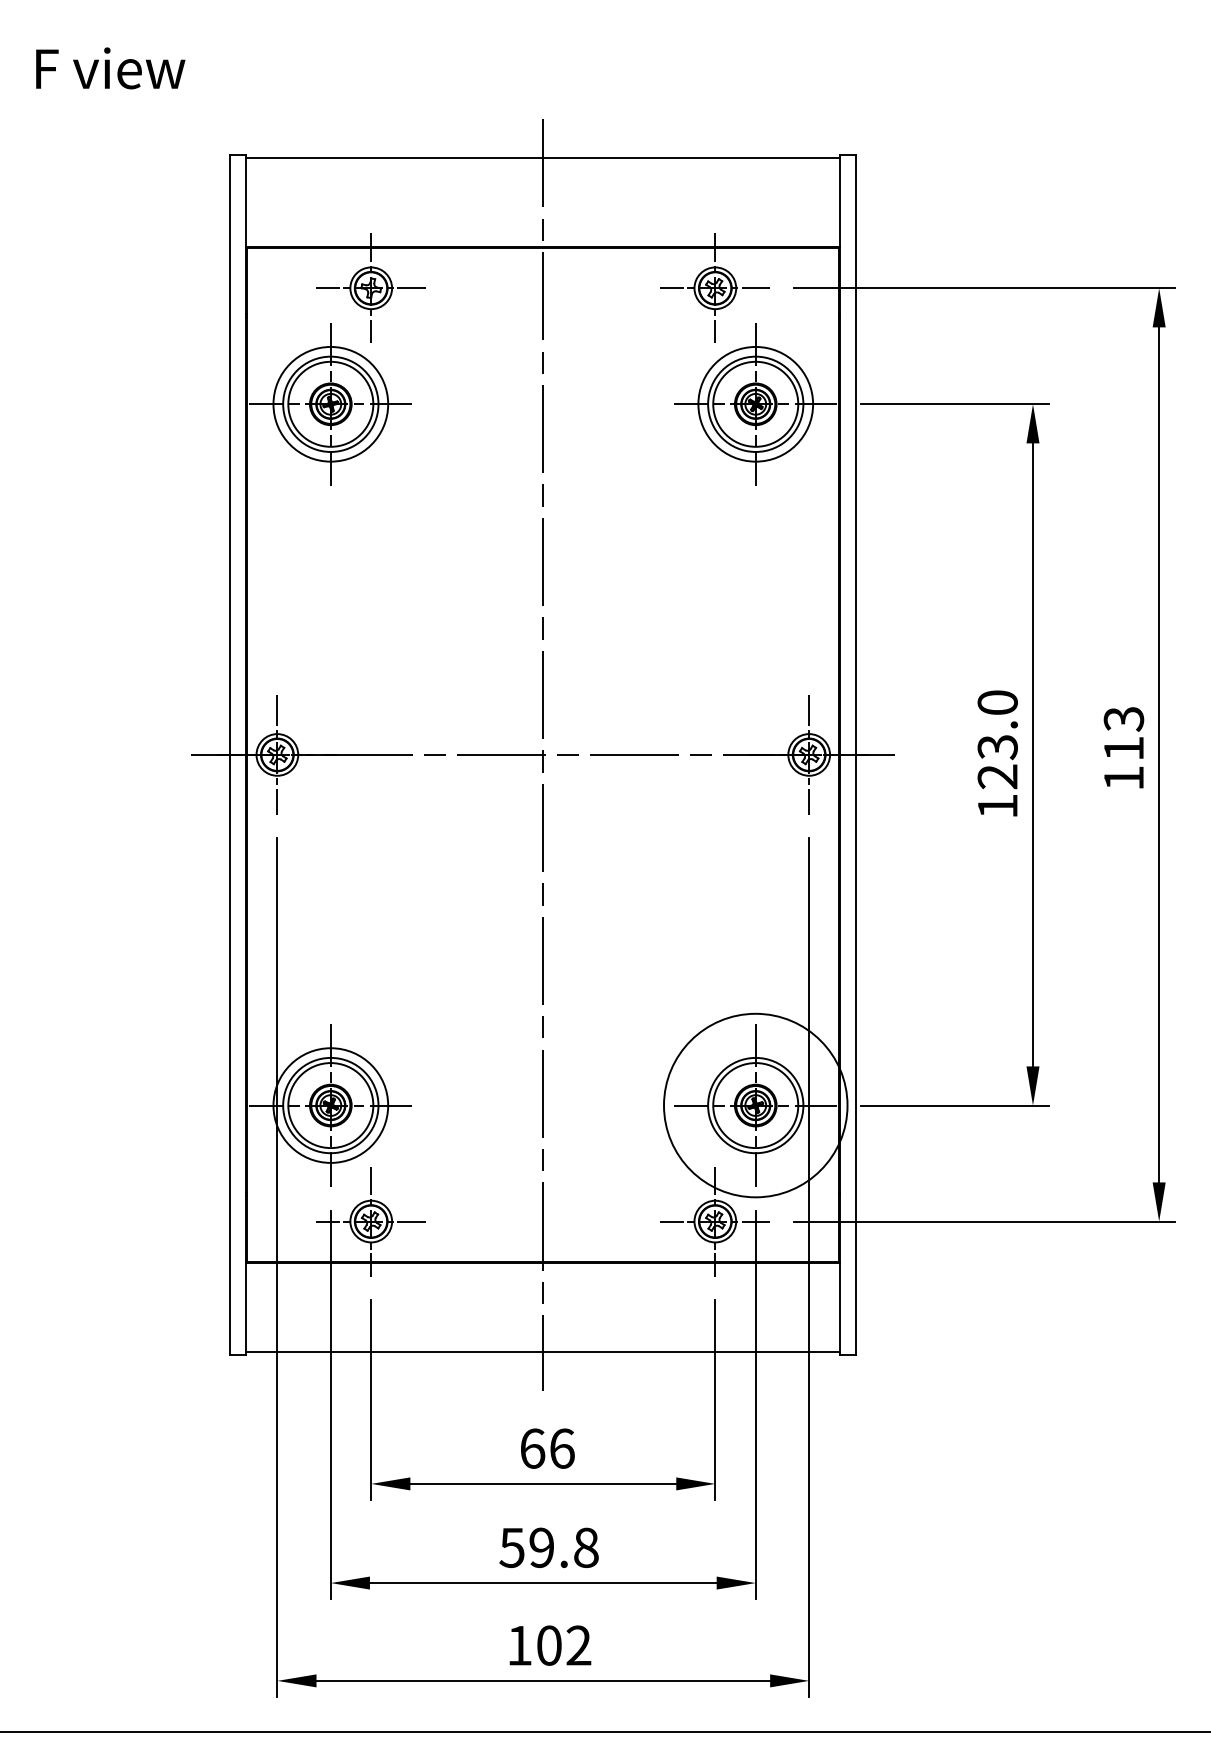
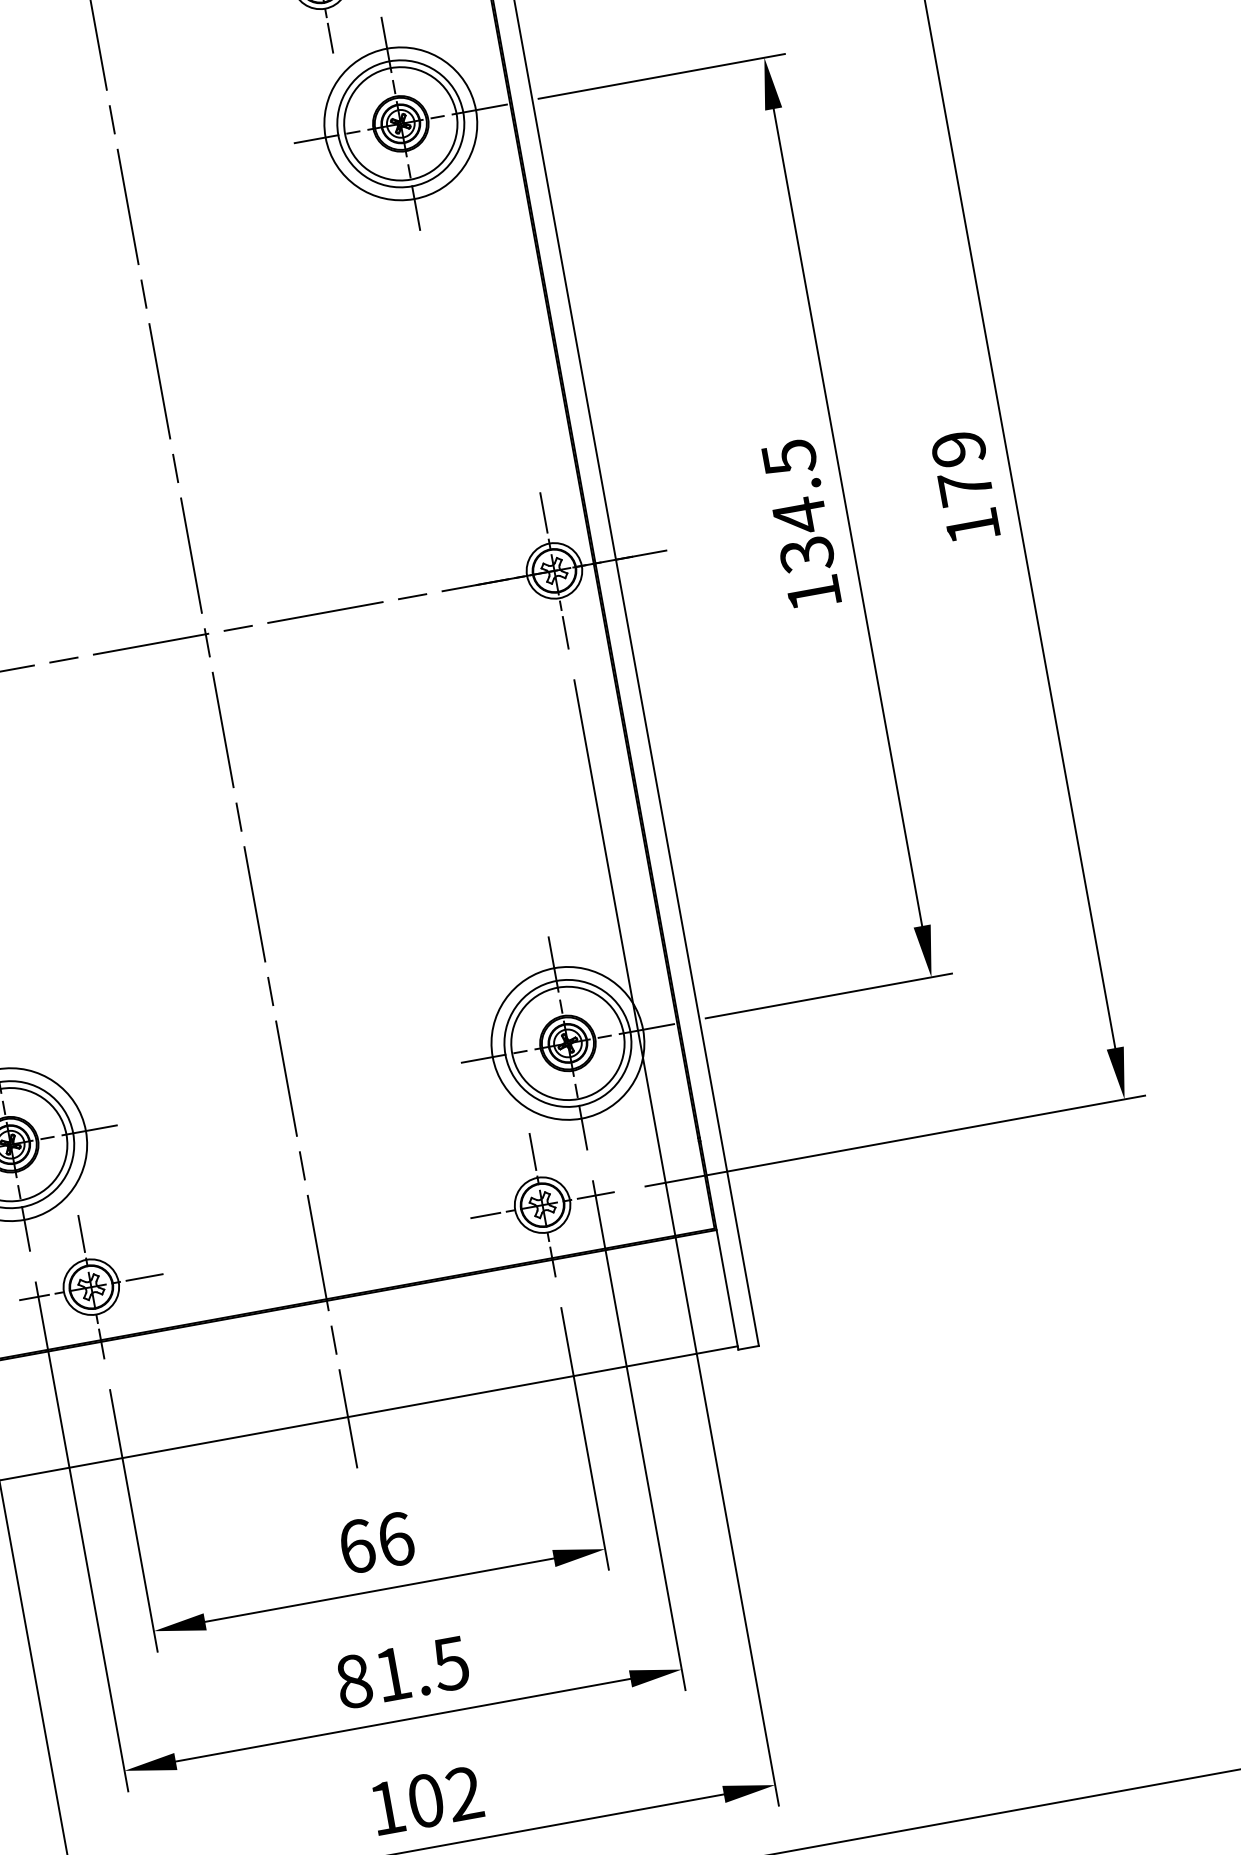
text: (1123, 733) -> (961, 467), 113 -> 179
text: (997, 739) -> (797, 505), 123.0 -> 134.5
circle: (755, 1105) -> (567, 1043), size x0.62
text: (548, 1547) -> (401, 1672), 59.8 -> 81.5

